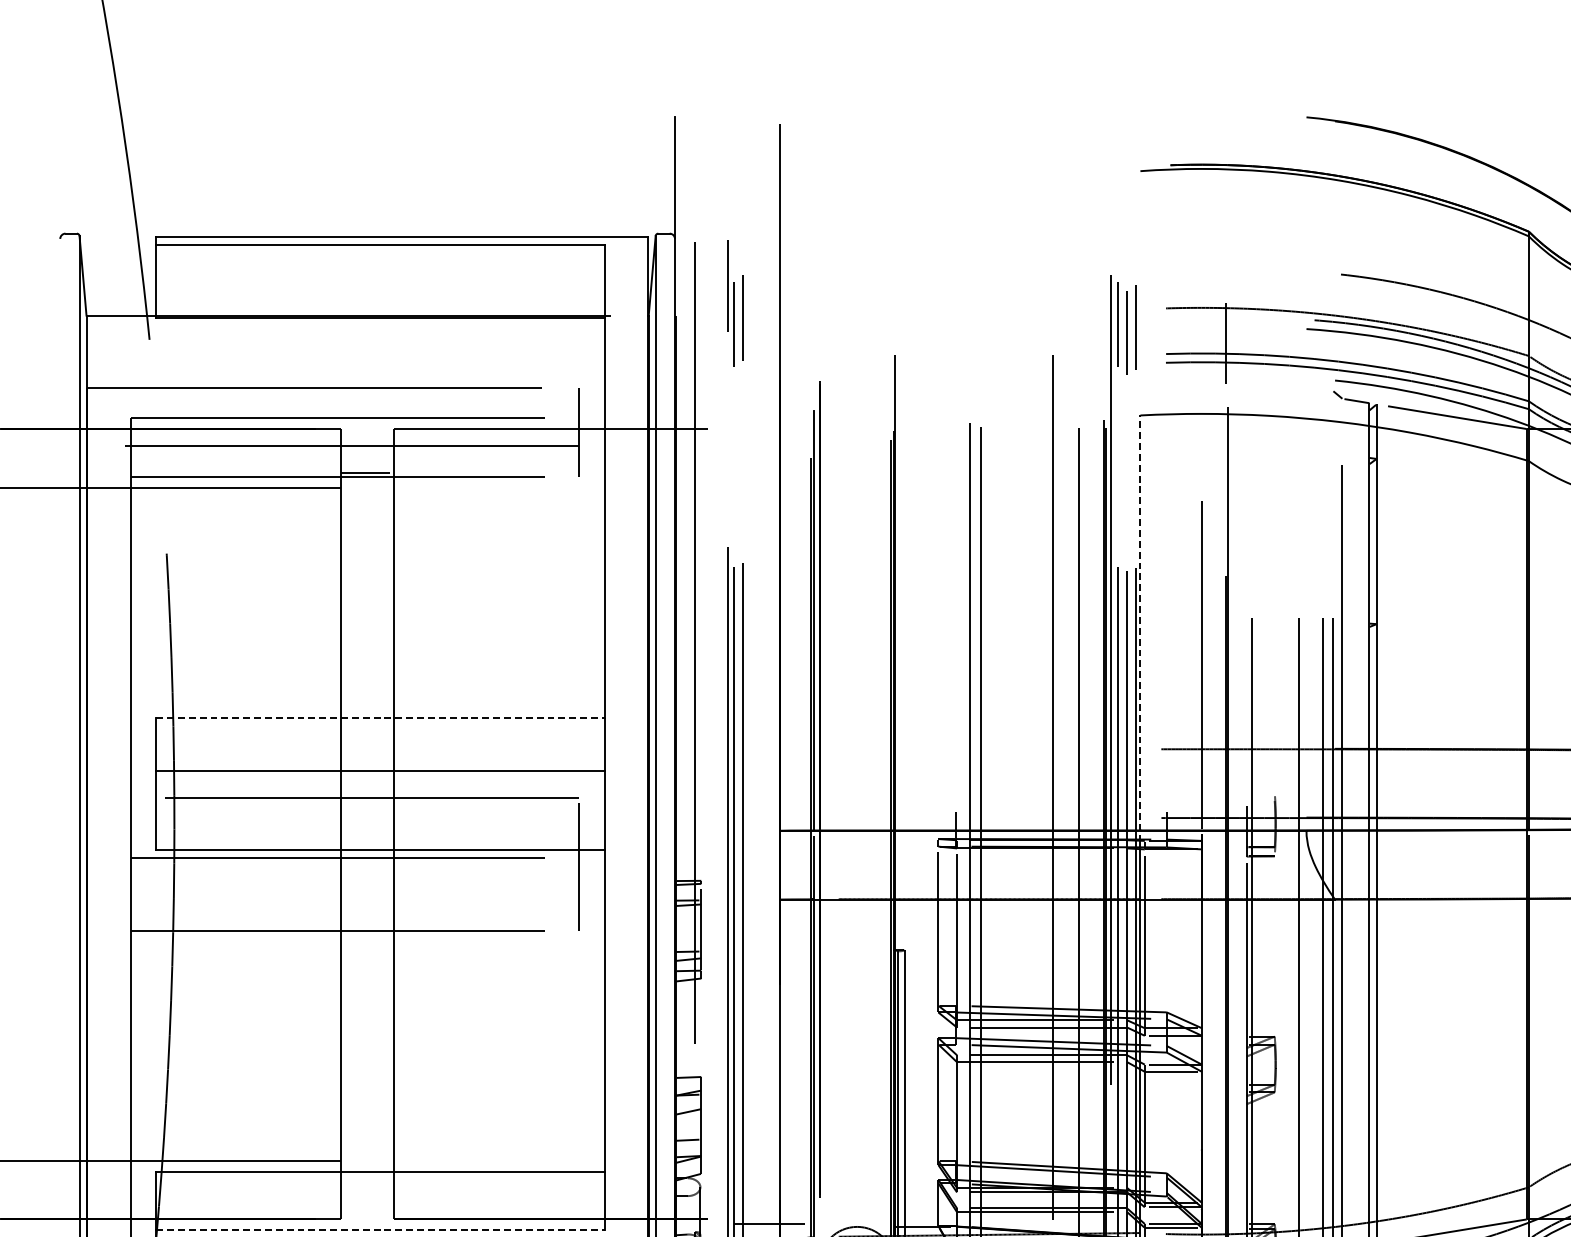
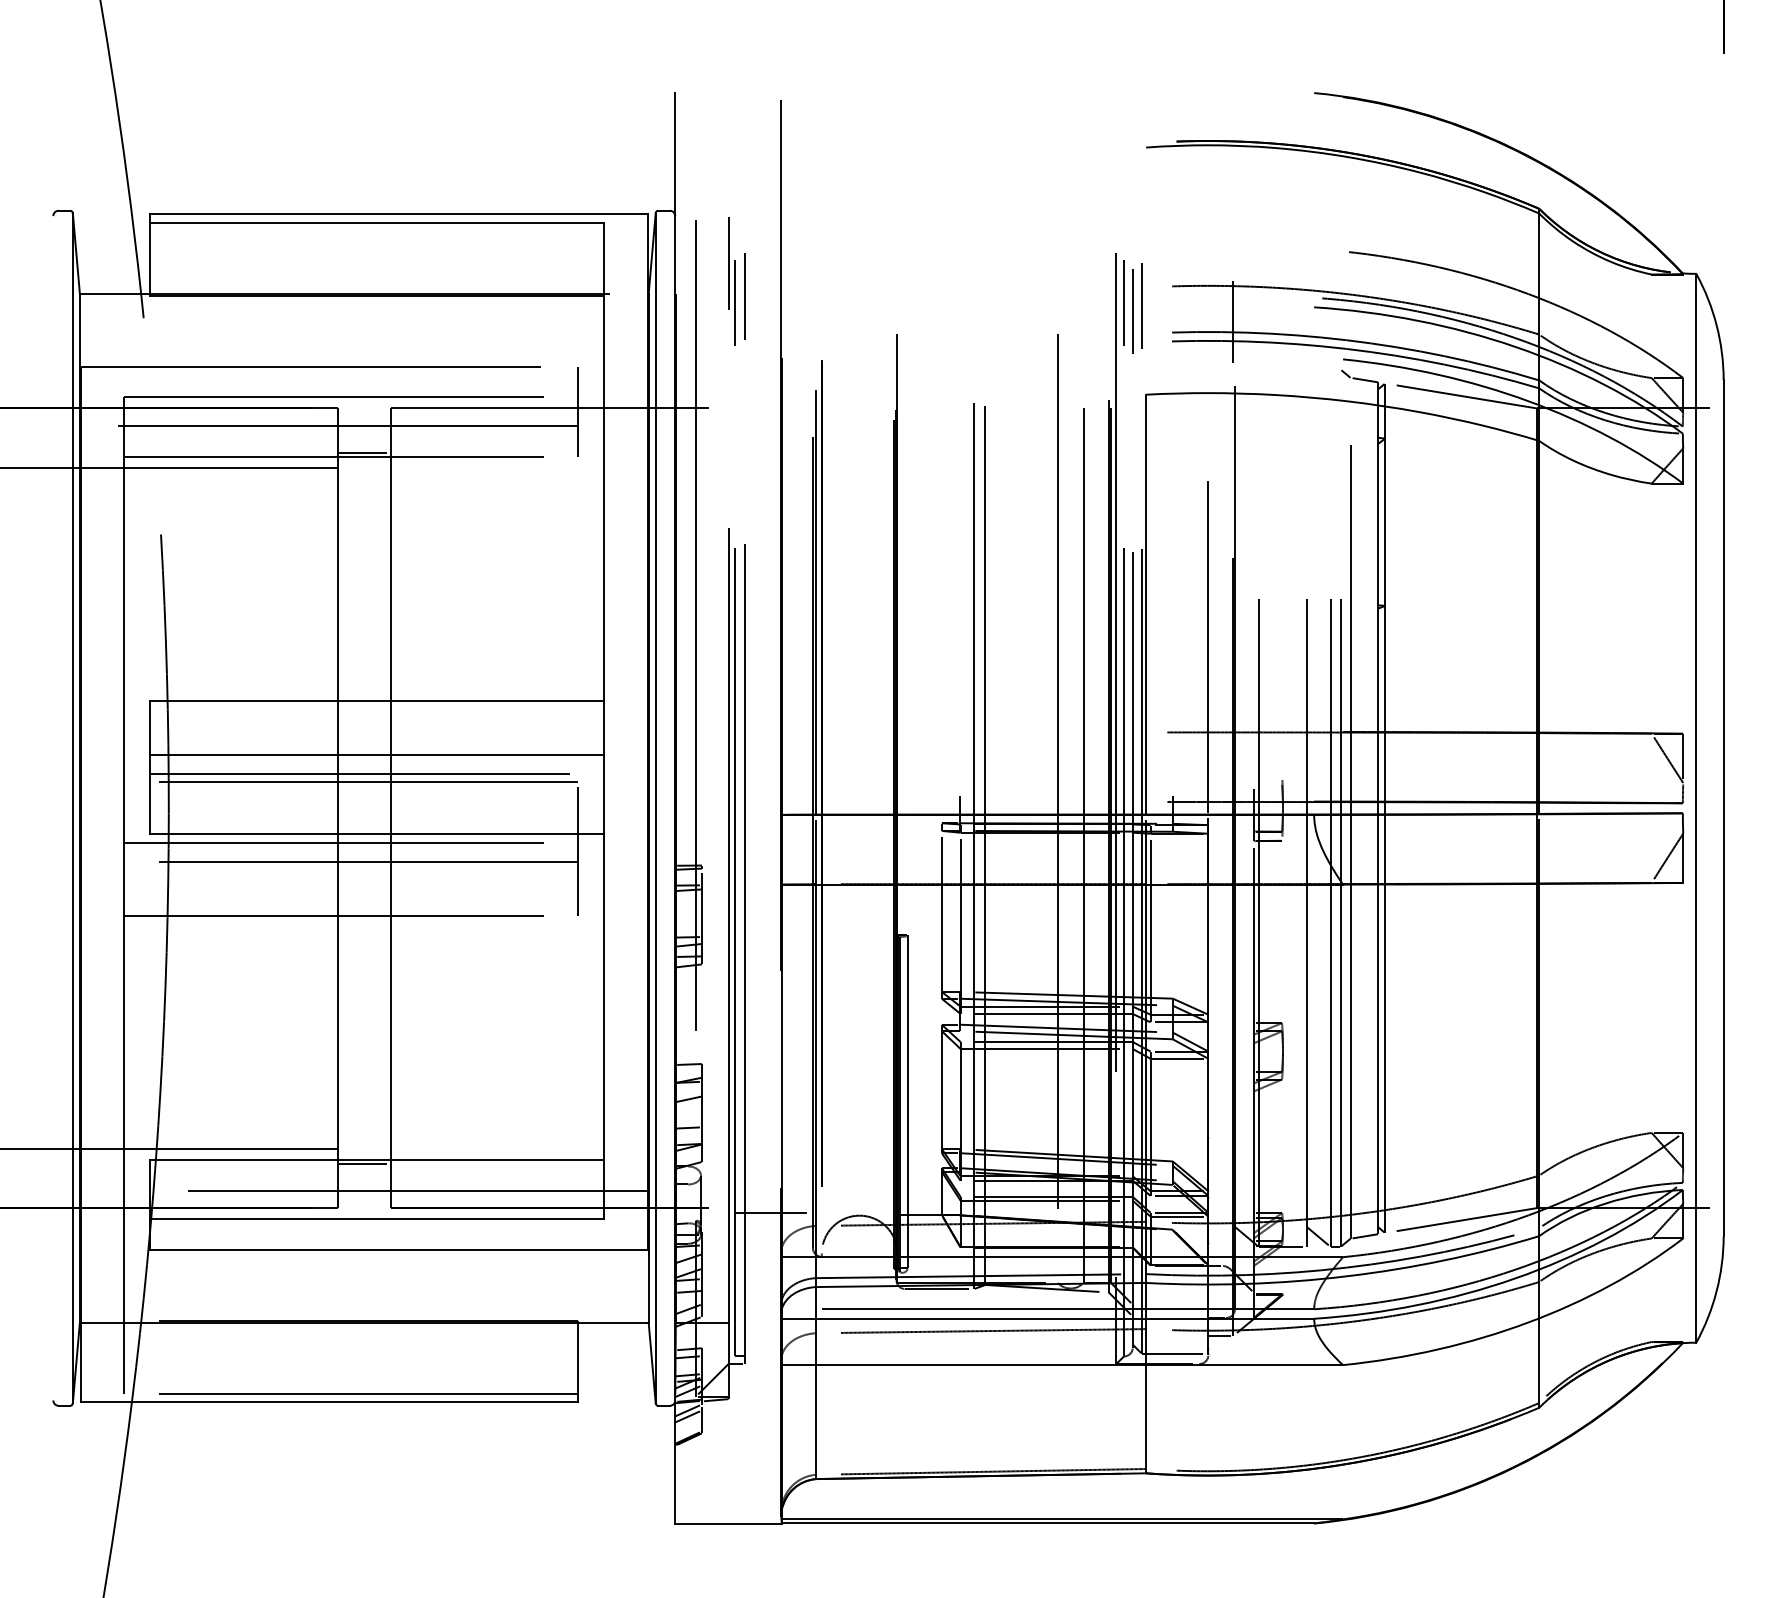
line: (1140, 622) -> (1146, 604), dashed -> solid
line: (380, 717) -> (377, 700), dashed -> solid
line: (380, 789) -> (377, 773), added
line: (354, 876) -> (351, 861), added
line: (366, 1175) -> (363, 1163), added
line: (401, 1202) -> (398, 1190), added
line: (380, 1230) -> (377, 1219), dashed -> solid

